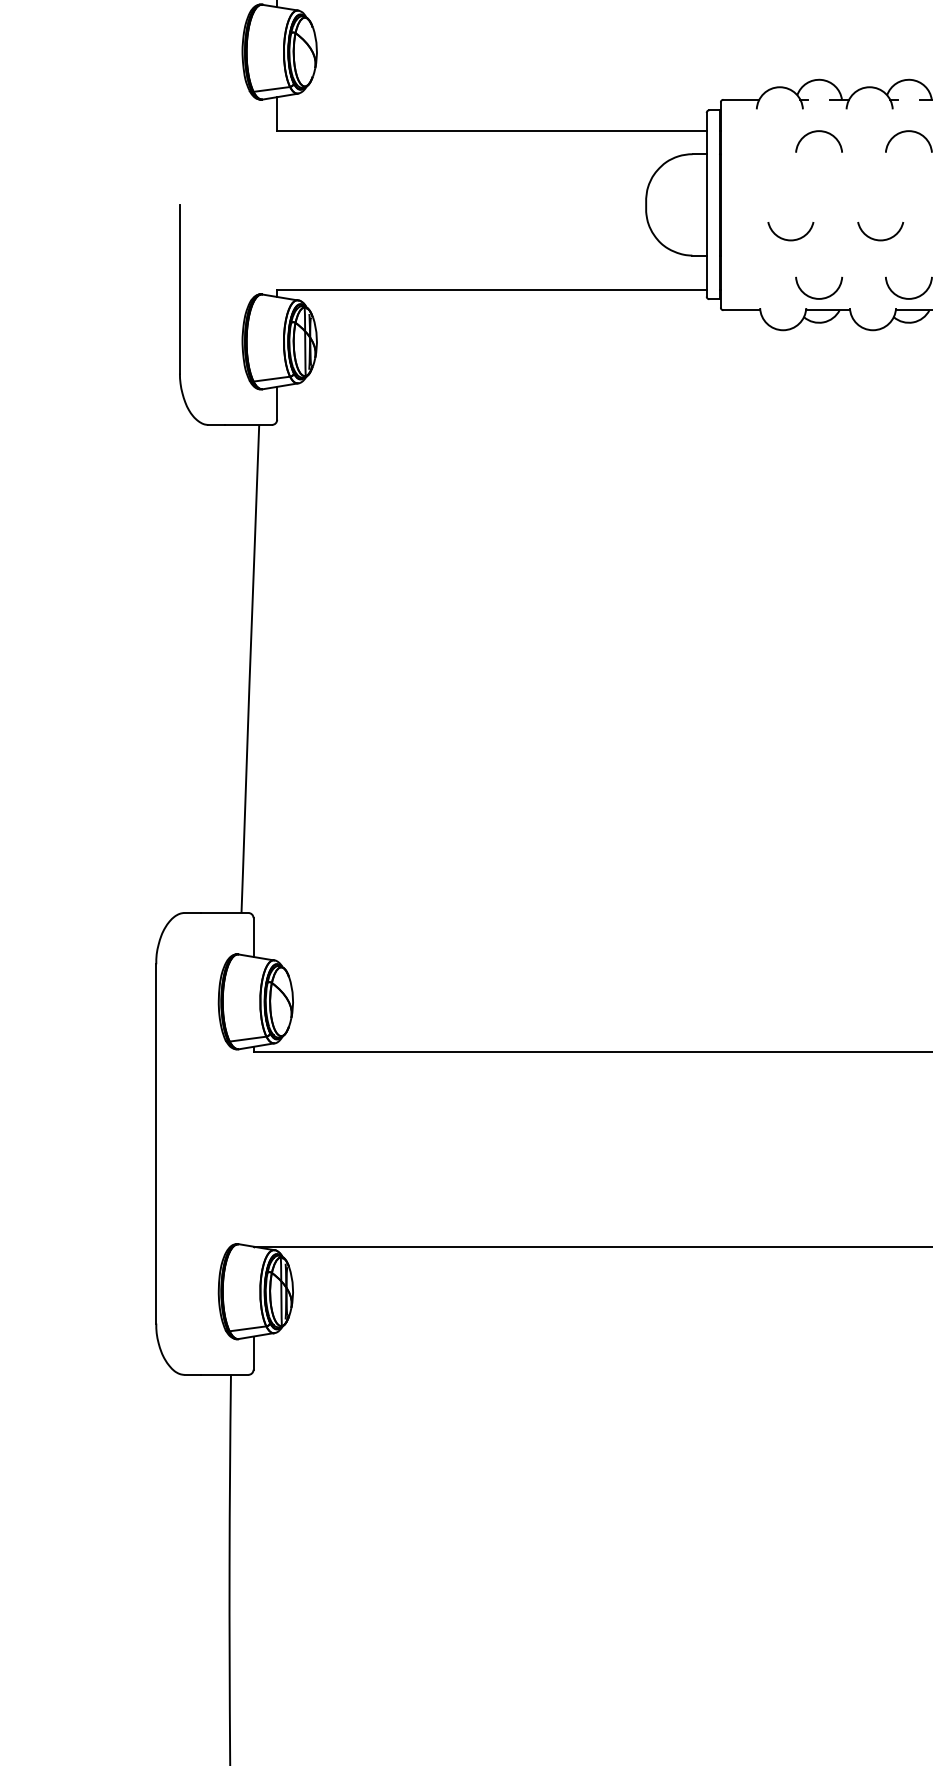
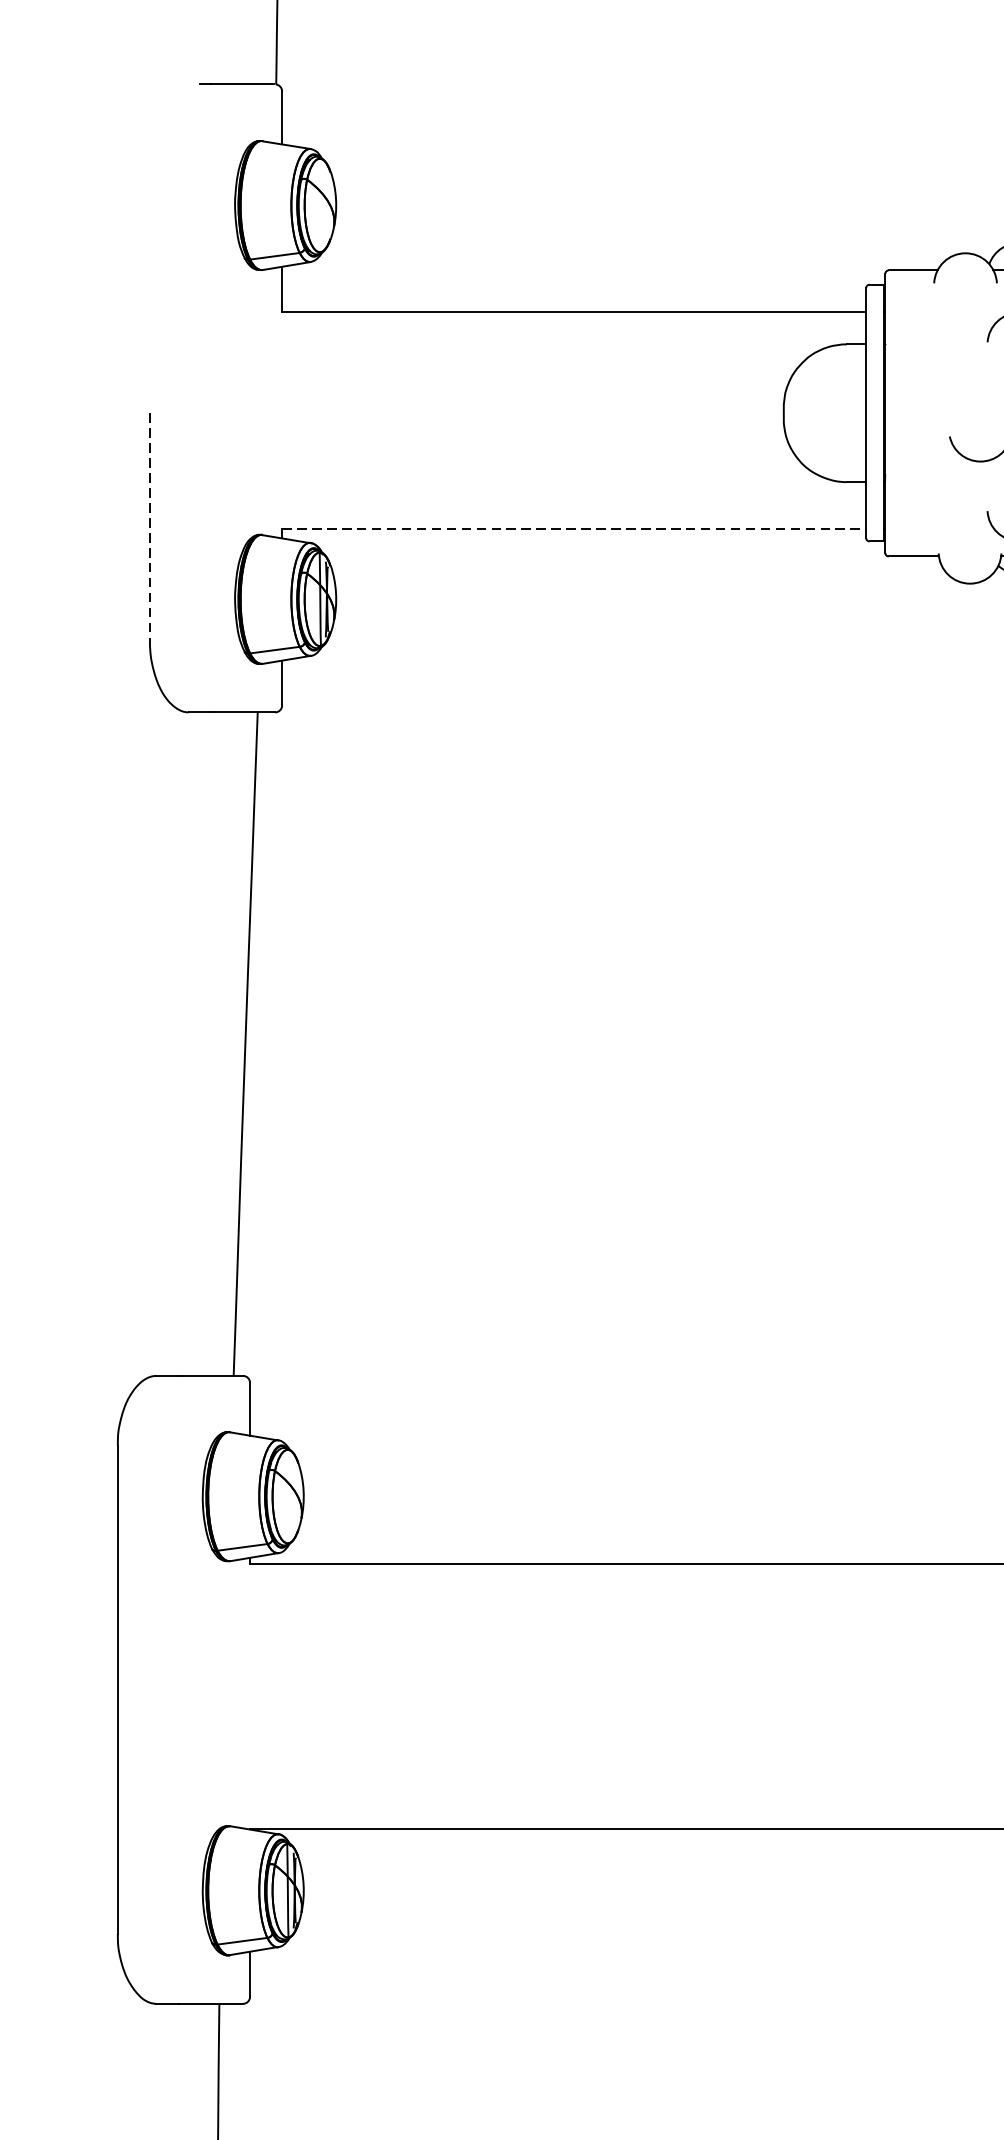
line: (179, 289) -> (149, 528), solid -> dashed
line: (491, 289) -> (573, 528), solid -> dashed

